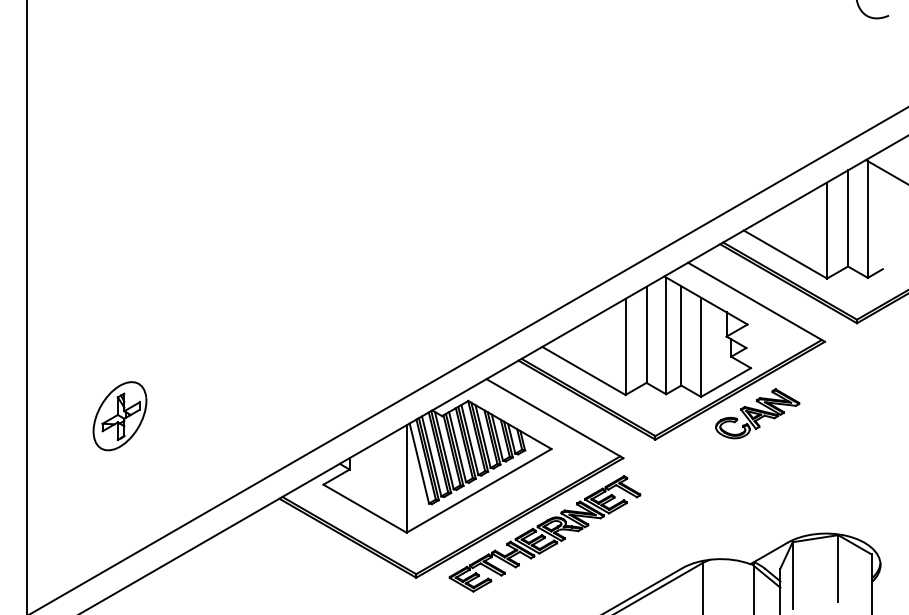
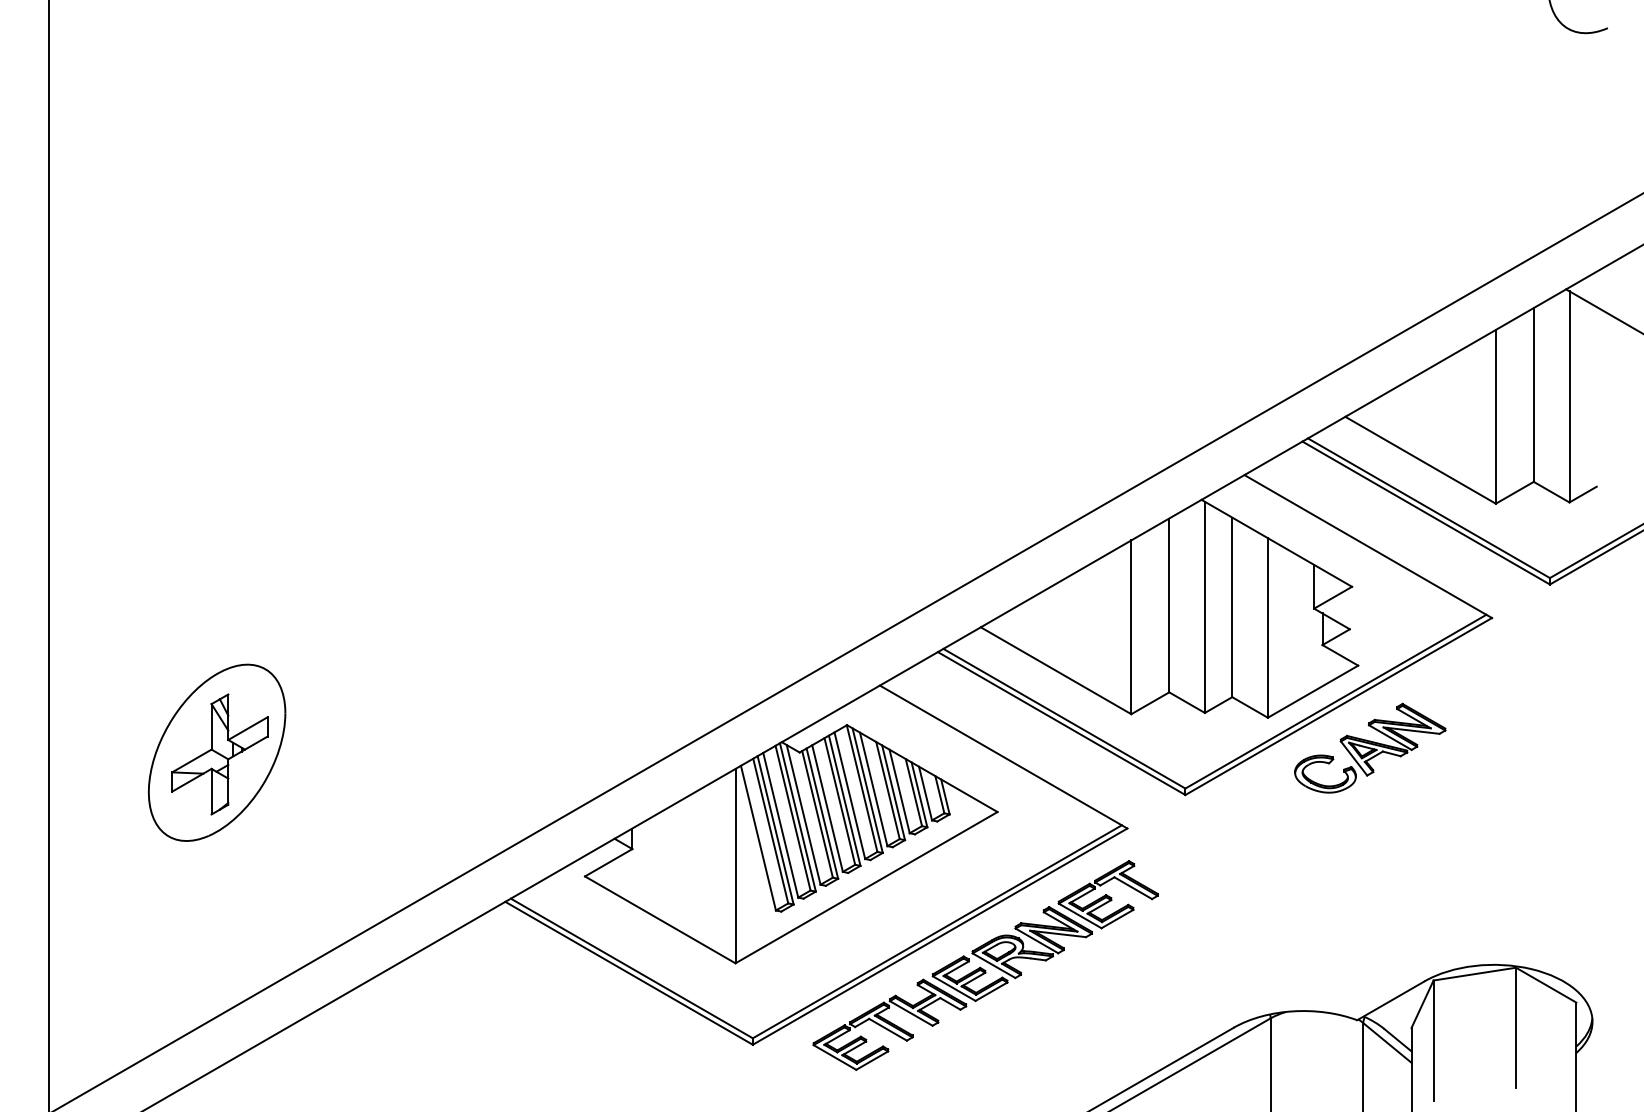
part: (119, 415) -> (216, 751), size x1.43

